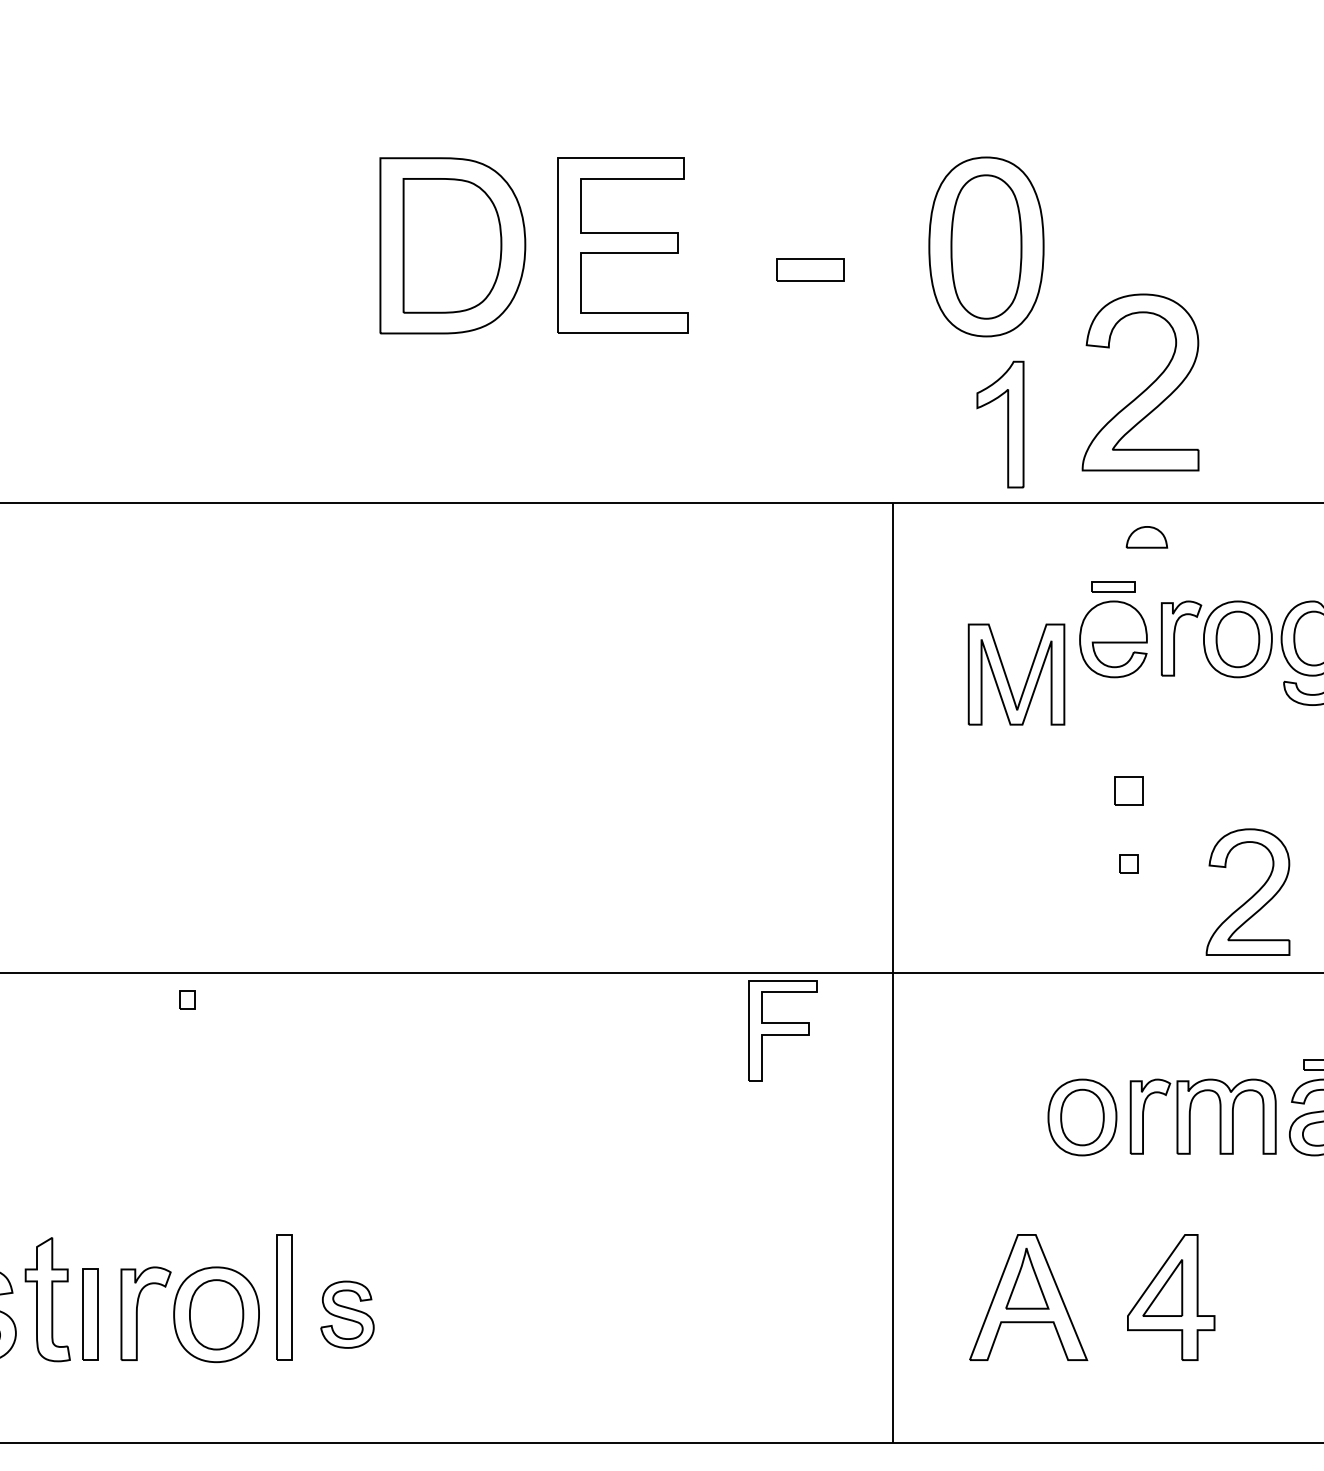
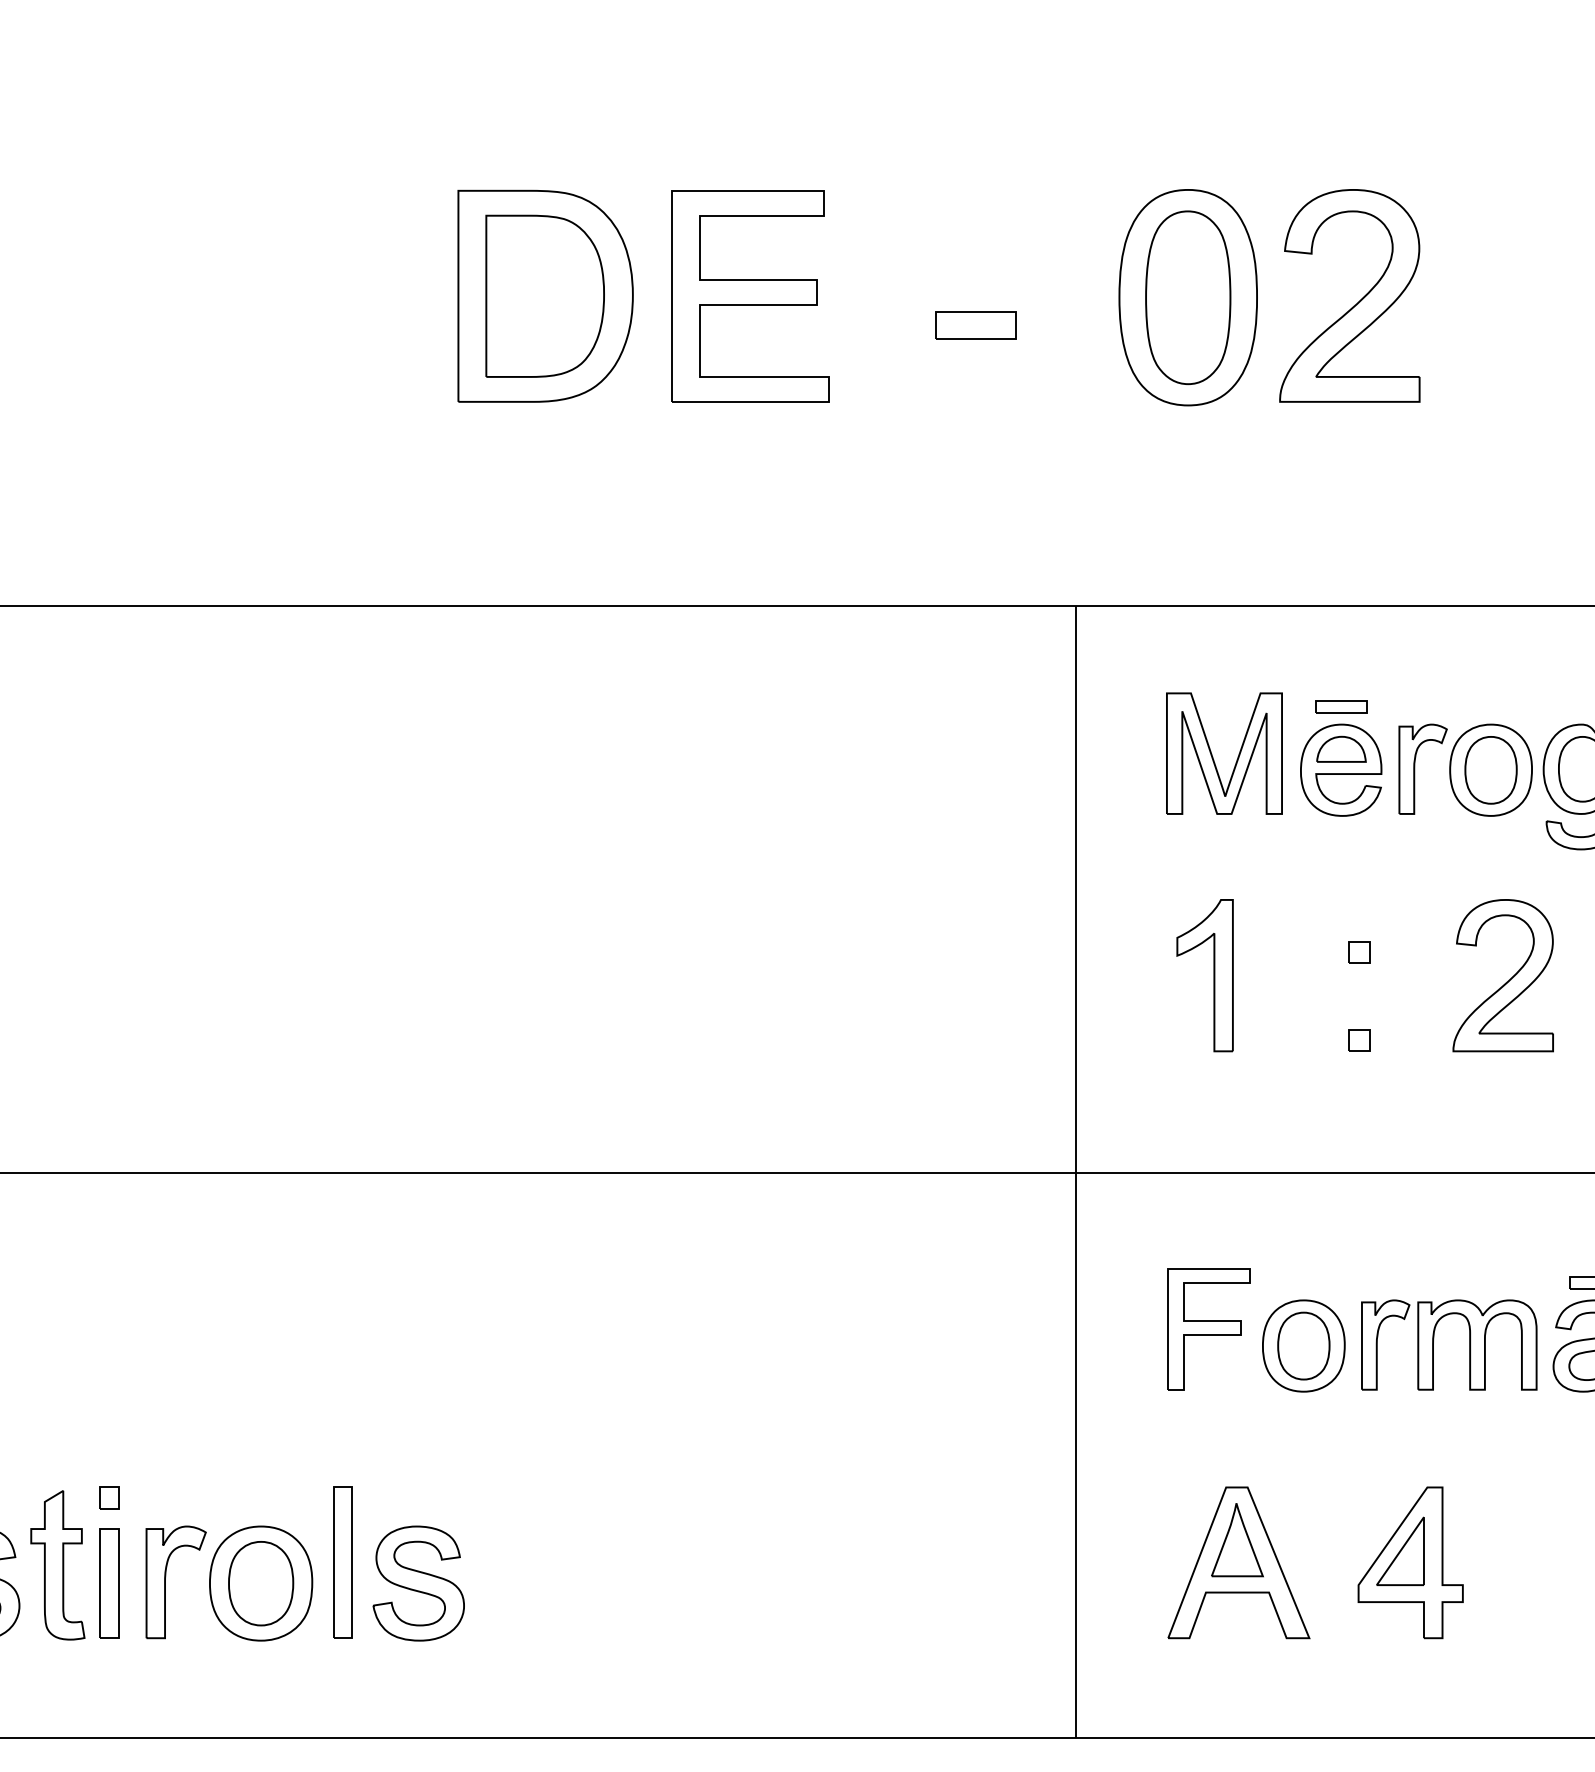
part: (1146, 387) -> (1357, 302), moved
part: (1007, 424) -> (1213, 975), moved
part: (1146, 536) -> (1341, 748), moved
part: (1007, 677) -> (1213, 757), moved
part: (1128, 790) -> (1359, 952), size x0.62
part: (1250, 897) -> (1506, 981), moved
part: (187, 999) -> (109, 1497), moved
part: (782, 1030) -> (1208, 1329), moved
part: (347, 1314) -> (418, 1583), size x1.43

